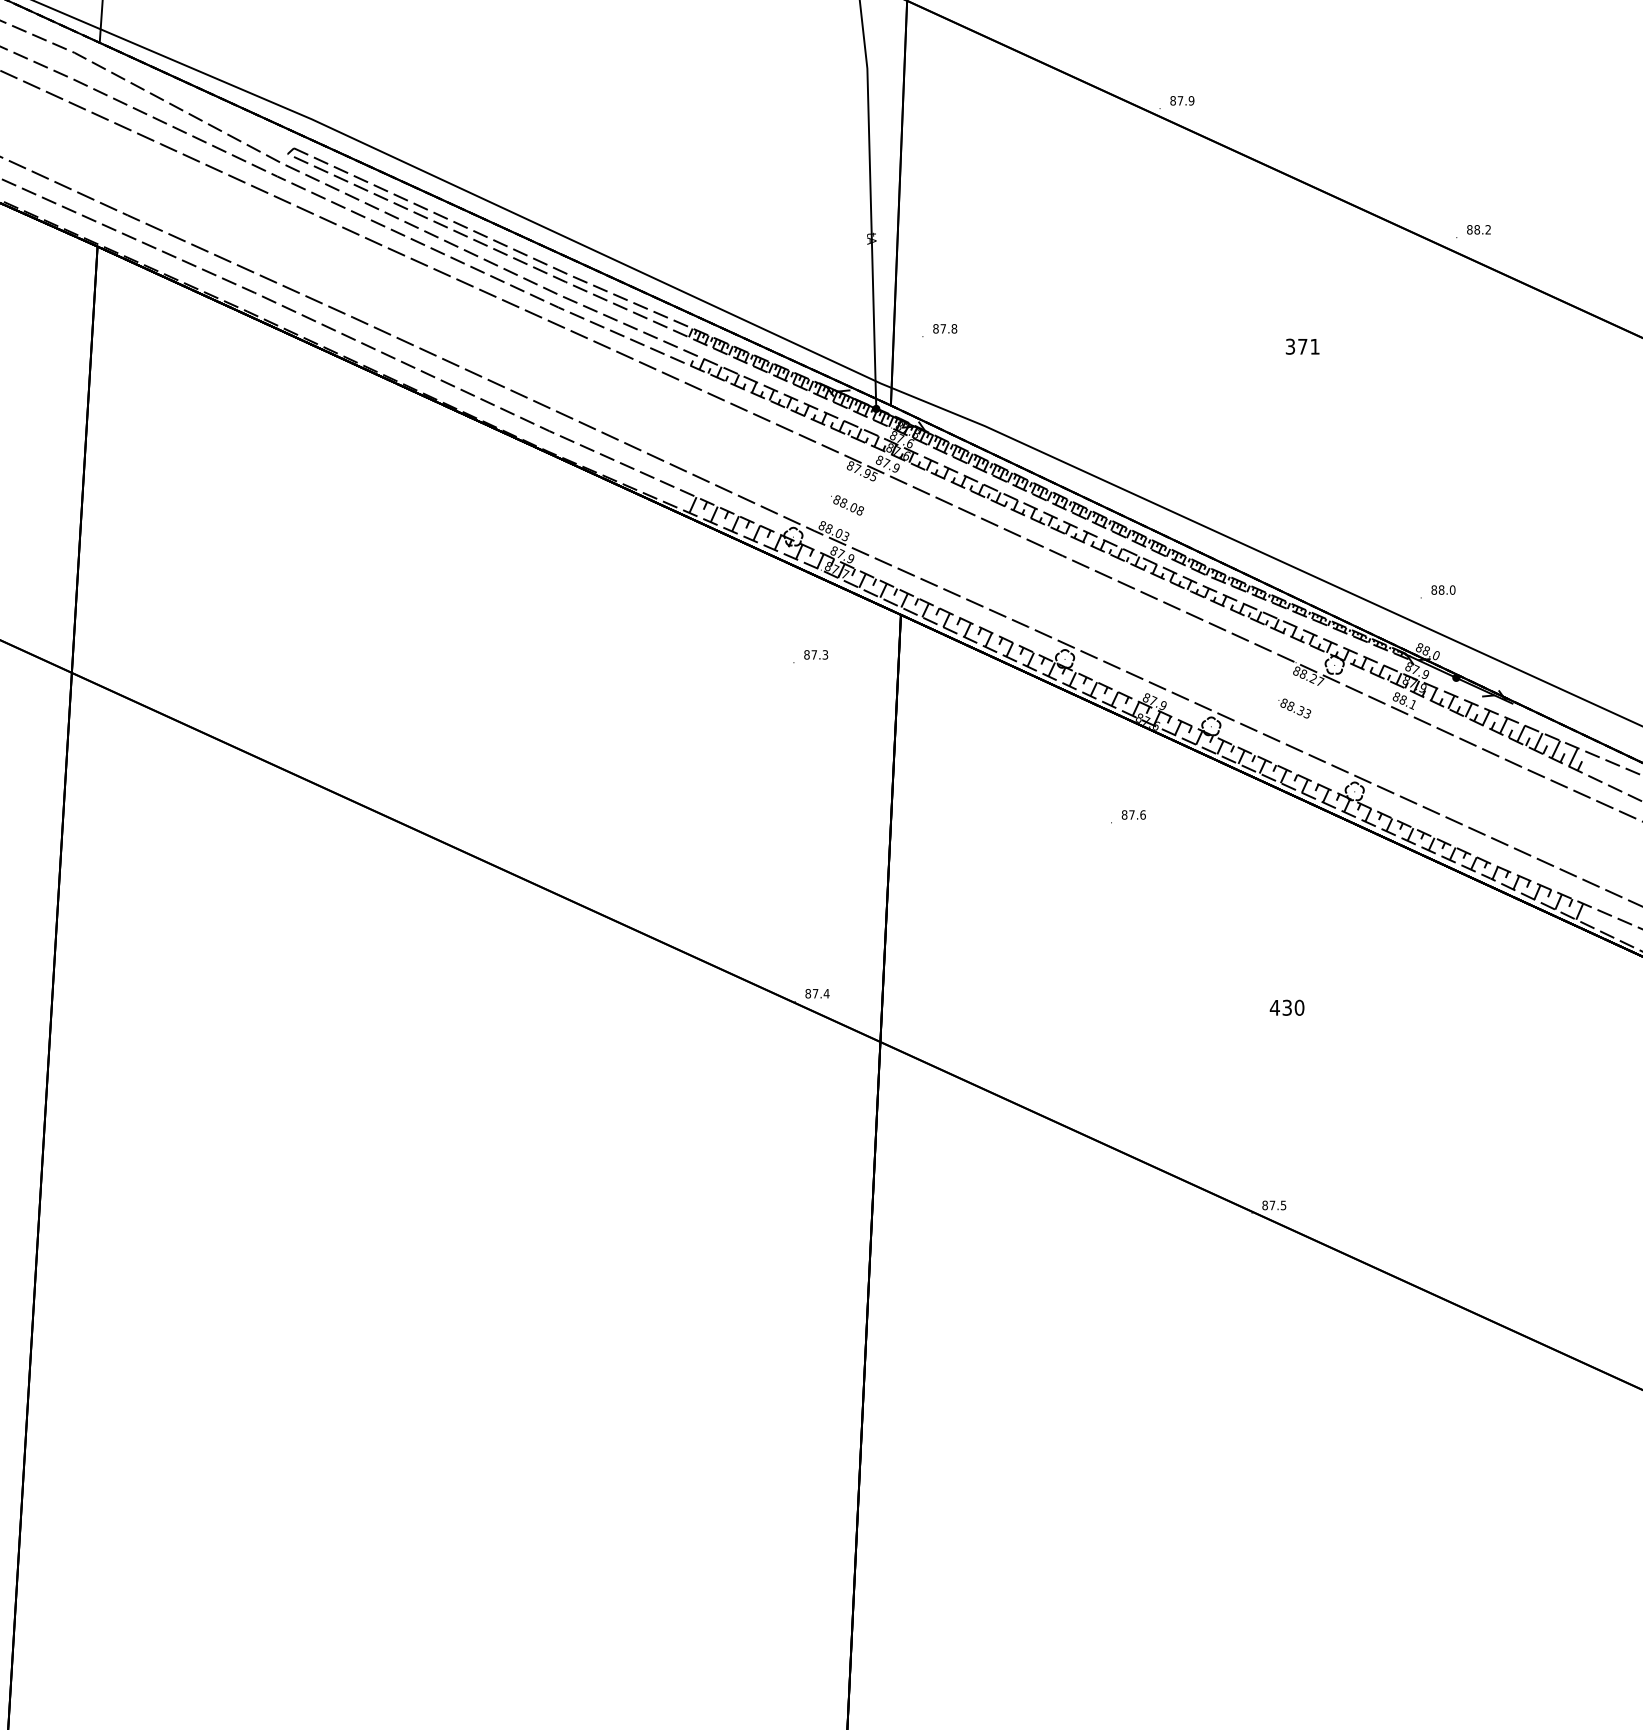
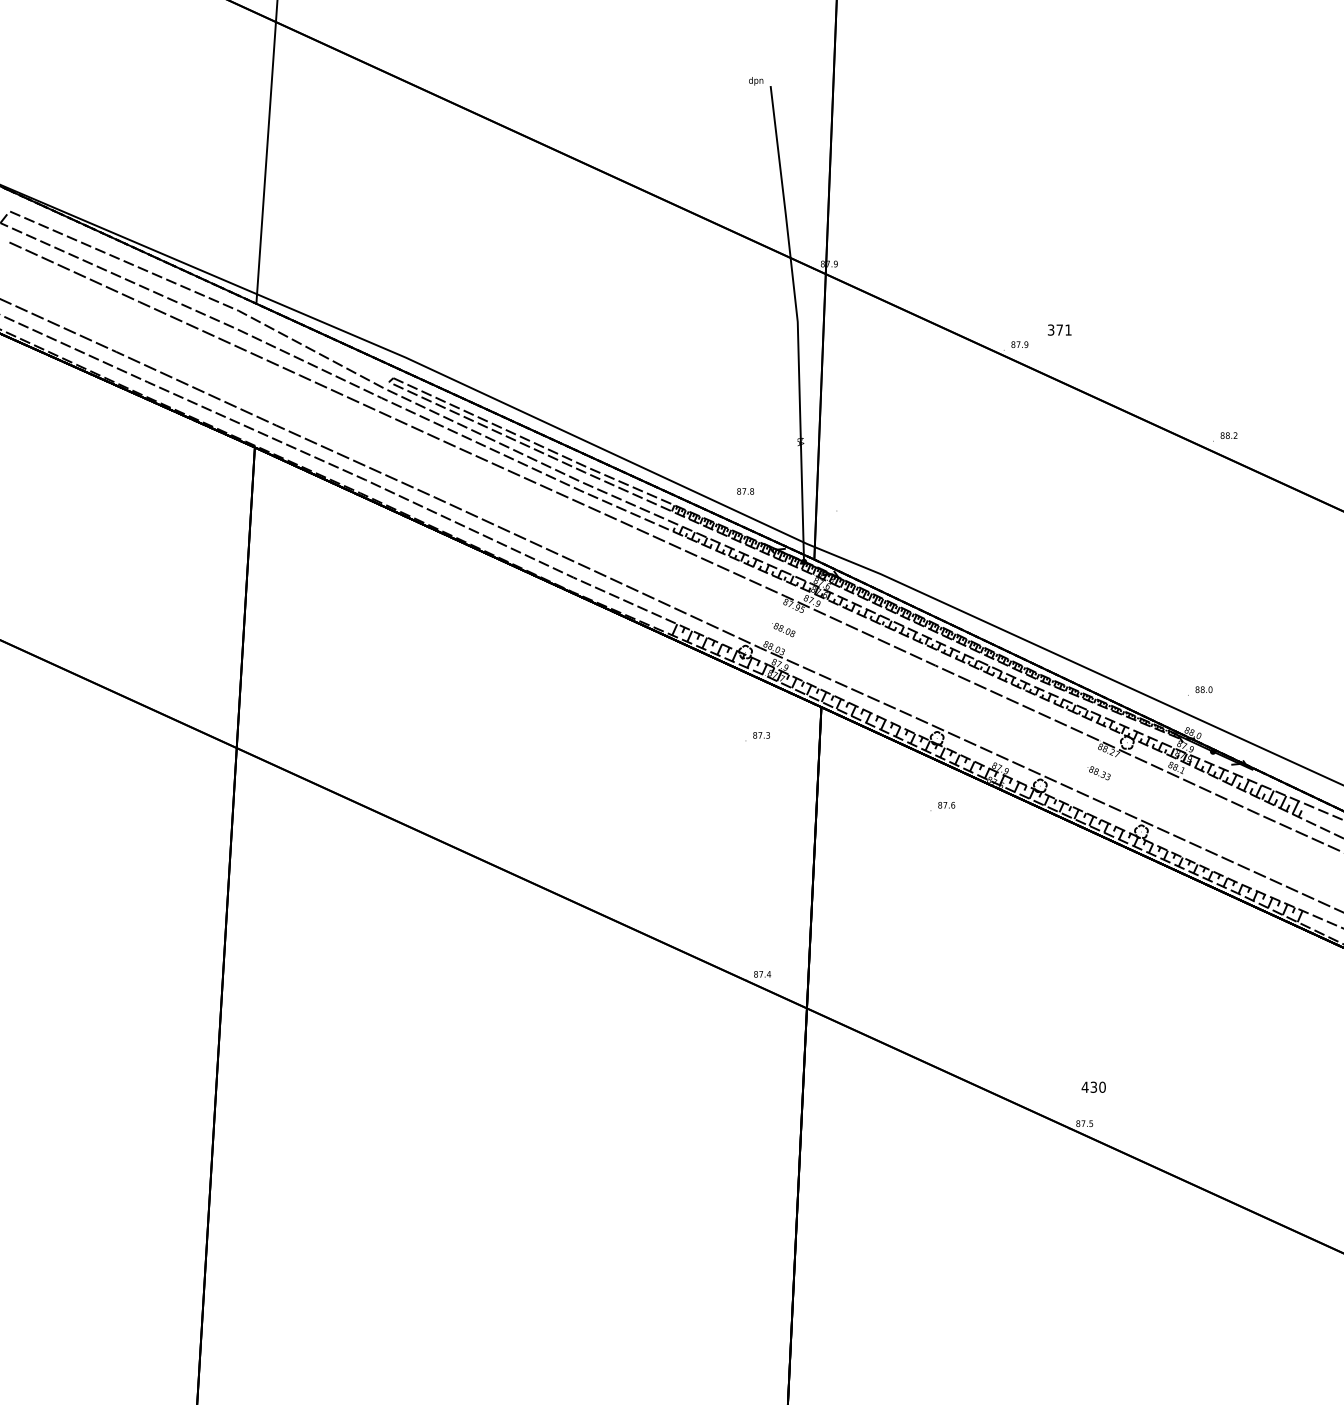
text: (945, 328) -> (745, 491), moved
text: (1302, 345) -> (1059, 329), moved
text: (1127, 816) -> (942, 806), moved
text: (1286, 1006) -> (1093, 1086), moved

